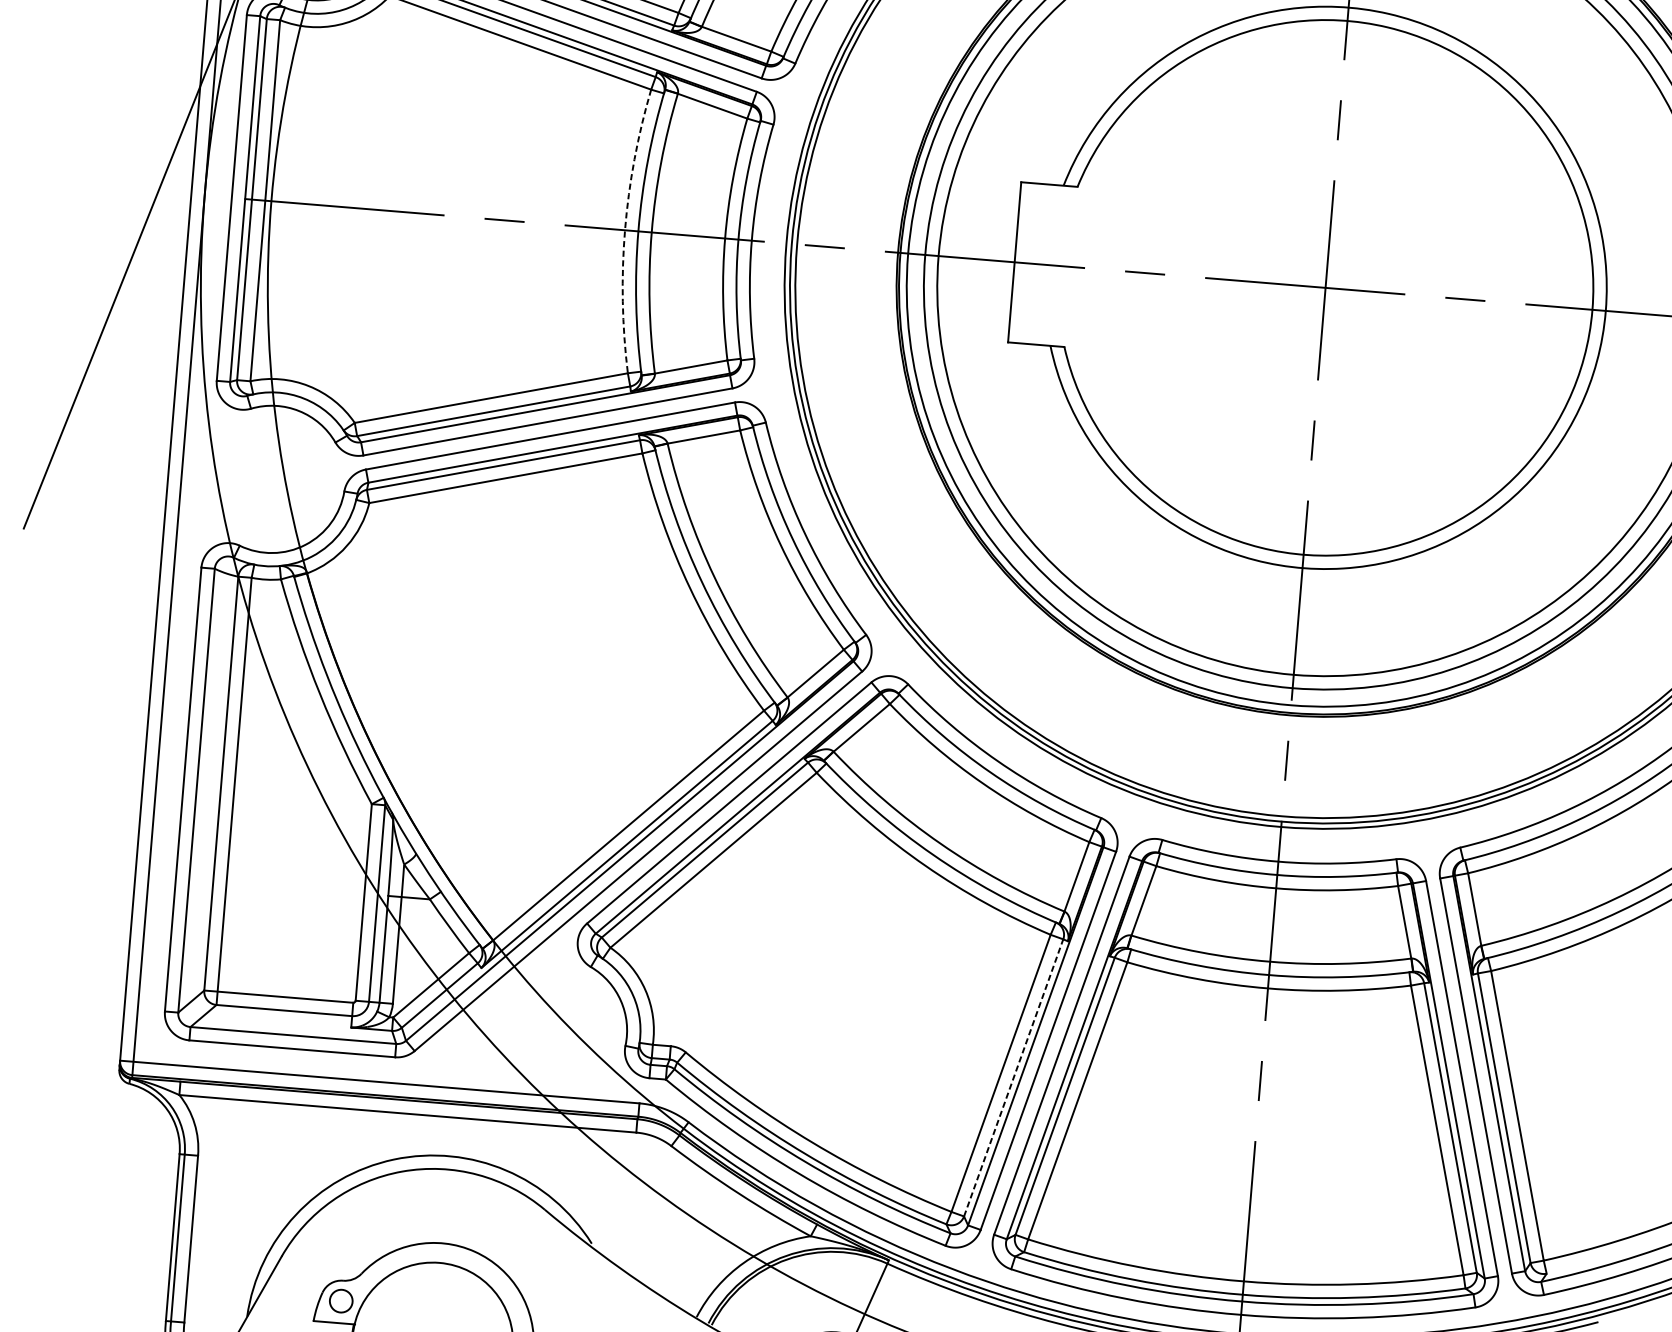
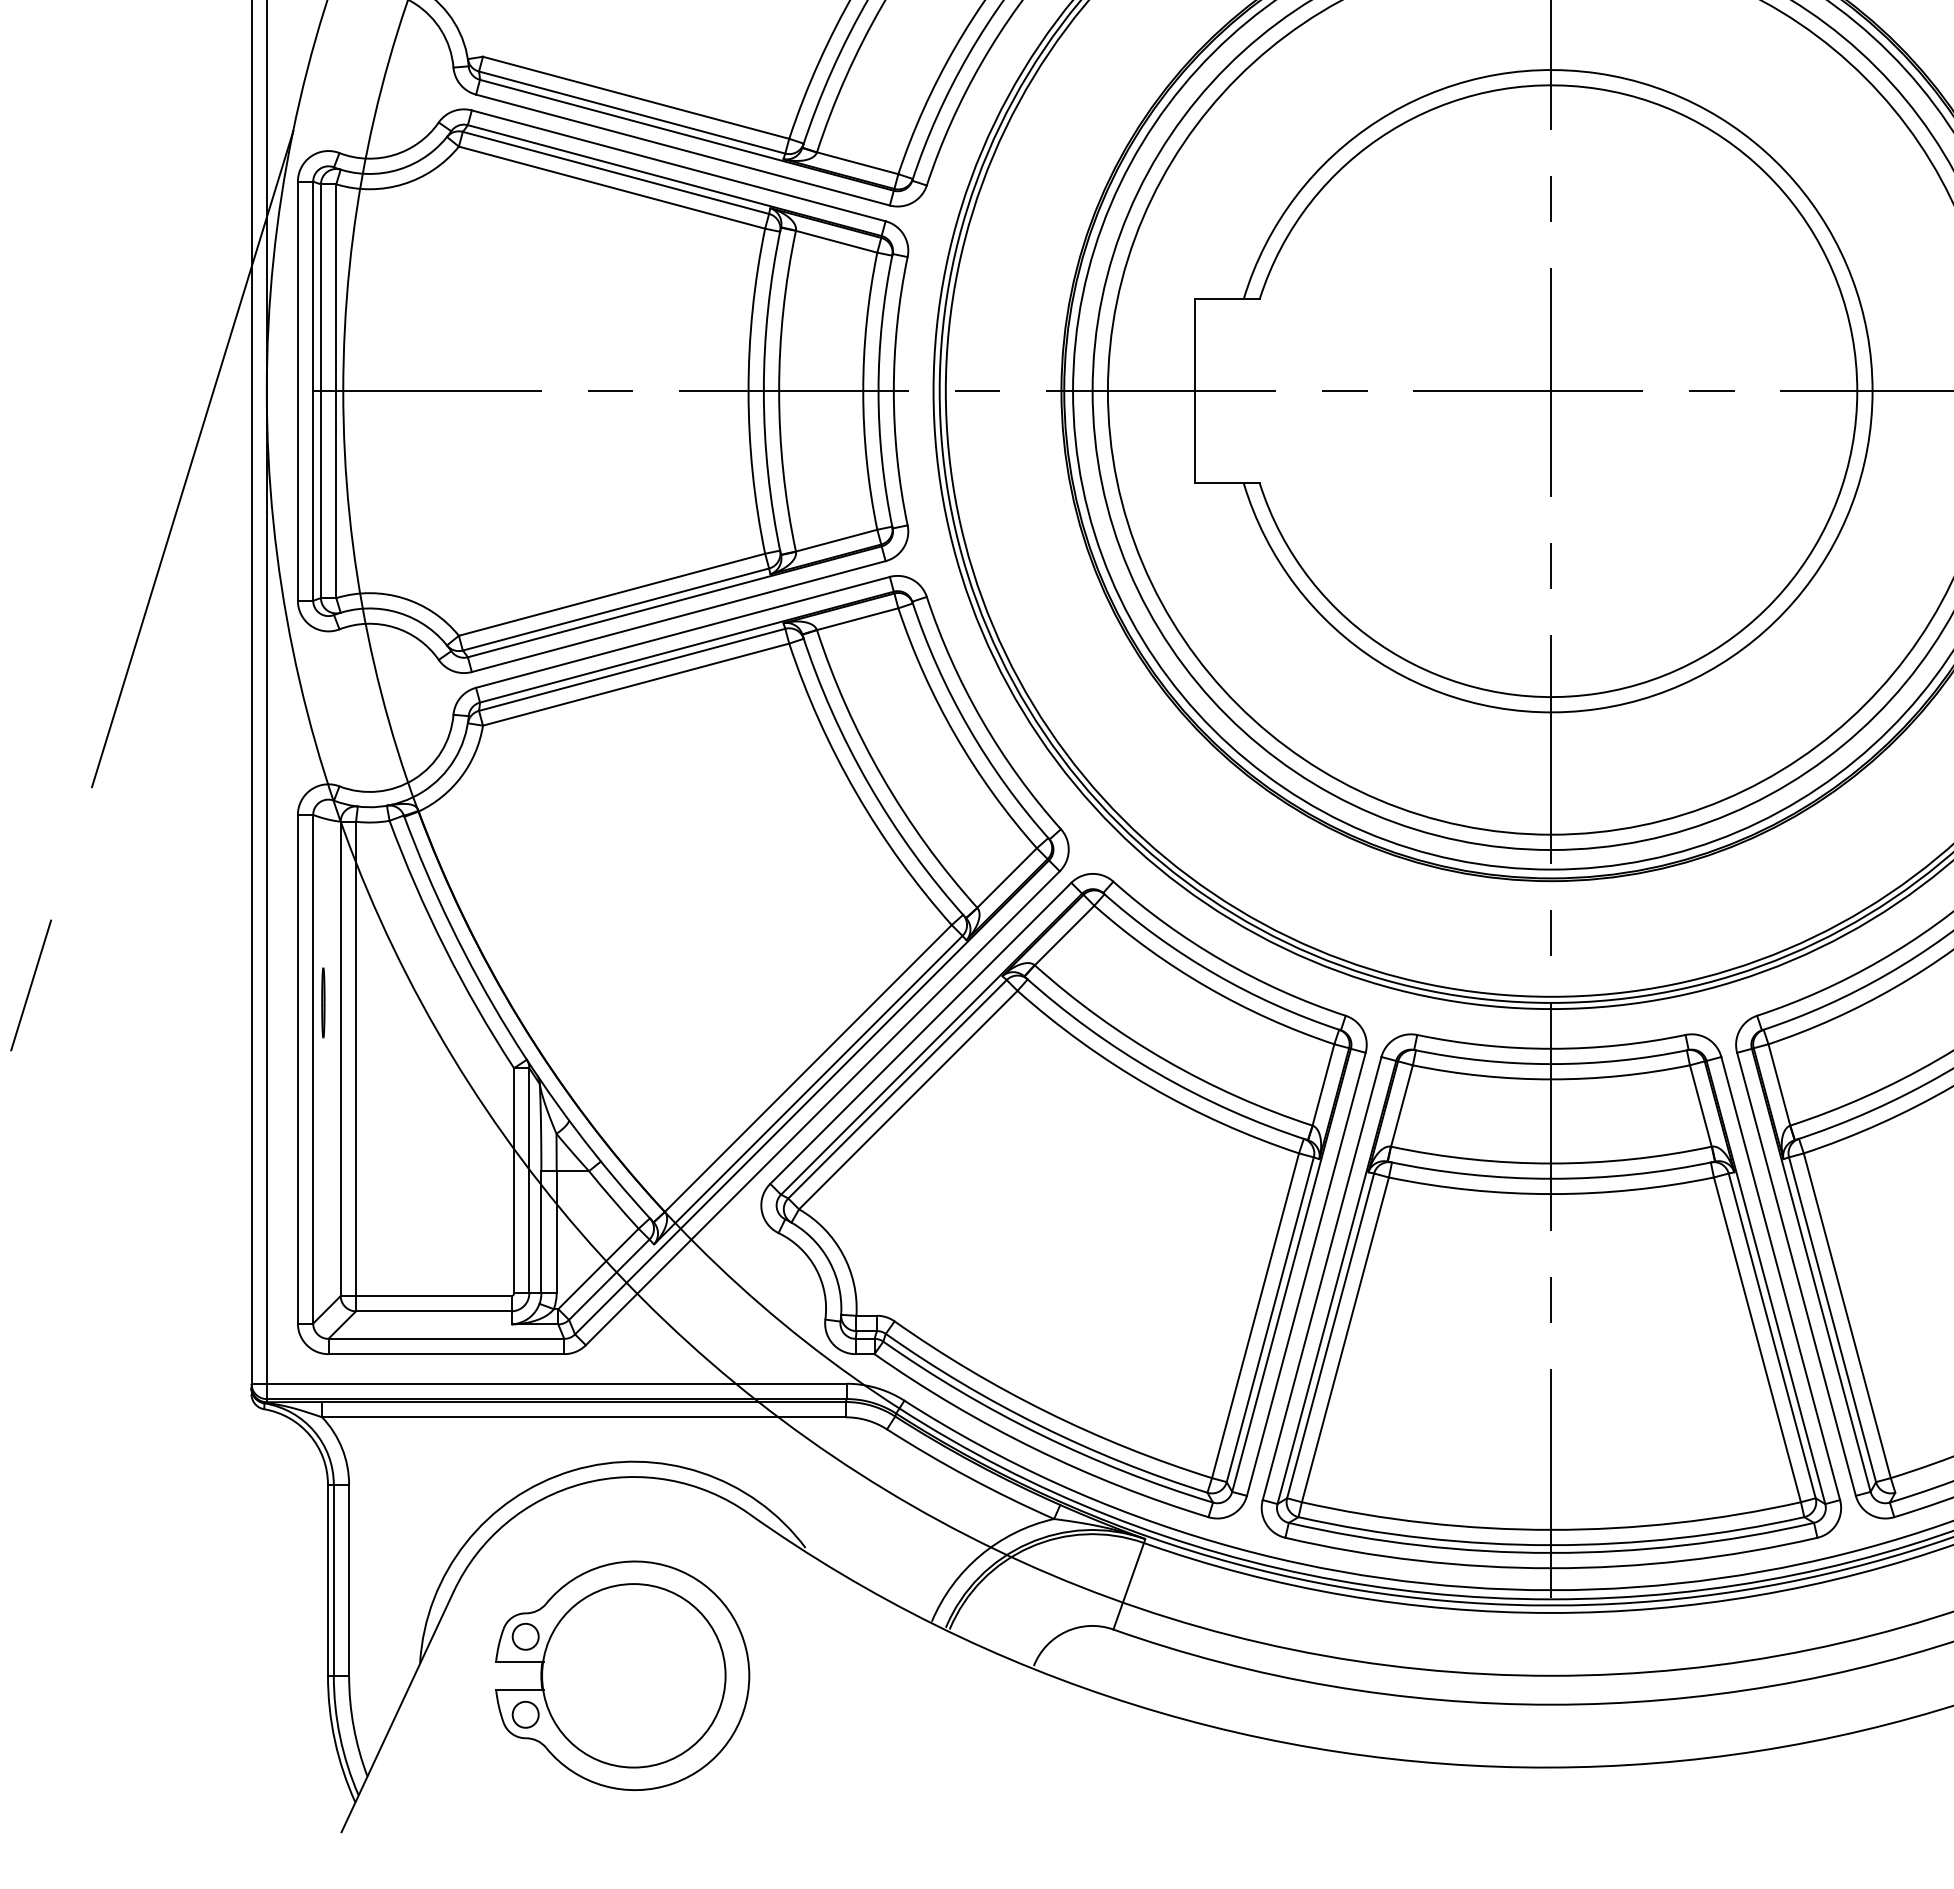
arc: (624, 230) -> (748, 391), dashed -> solid
line: (210, 733) -> (323, 1002), added
line: (1013, 1077) -> (1270, 1319), dashed -> solid

